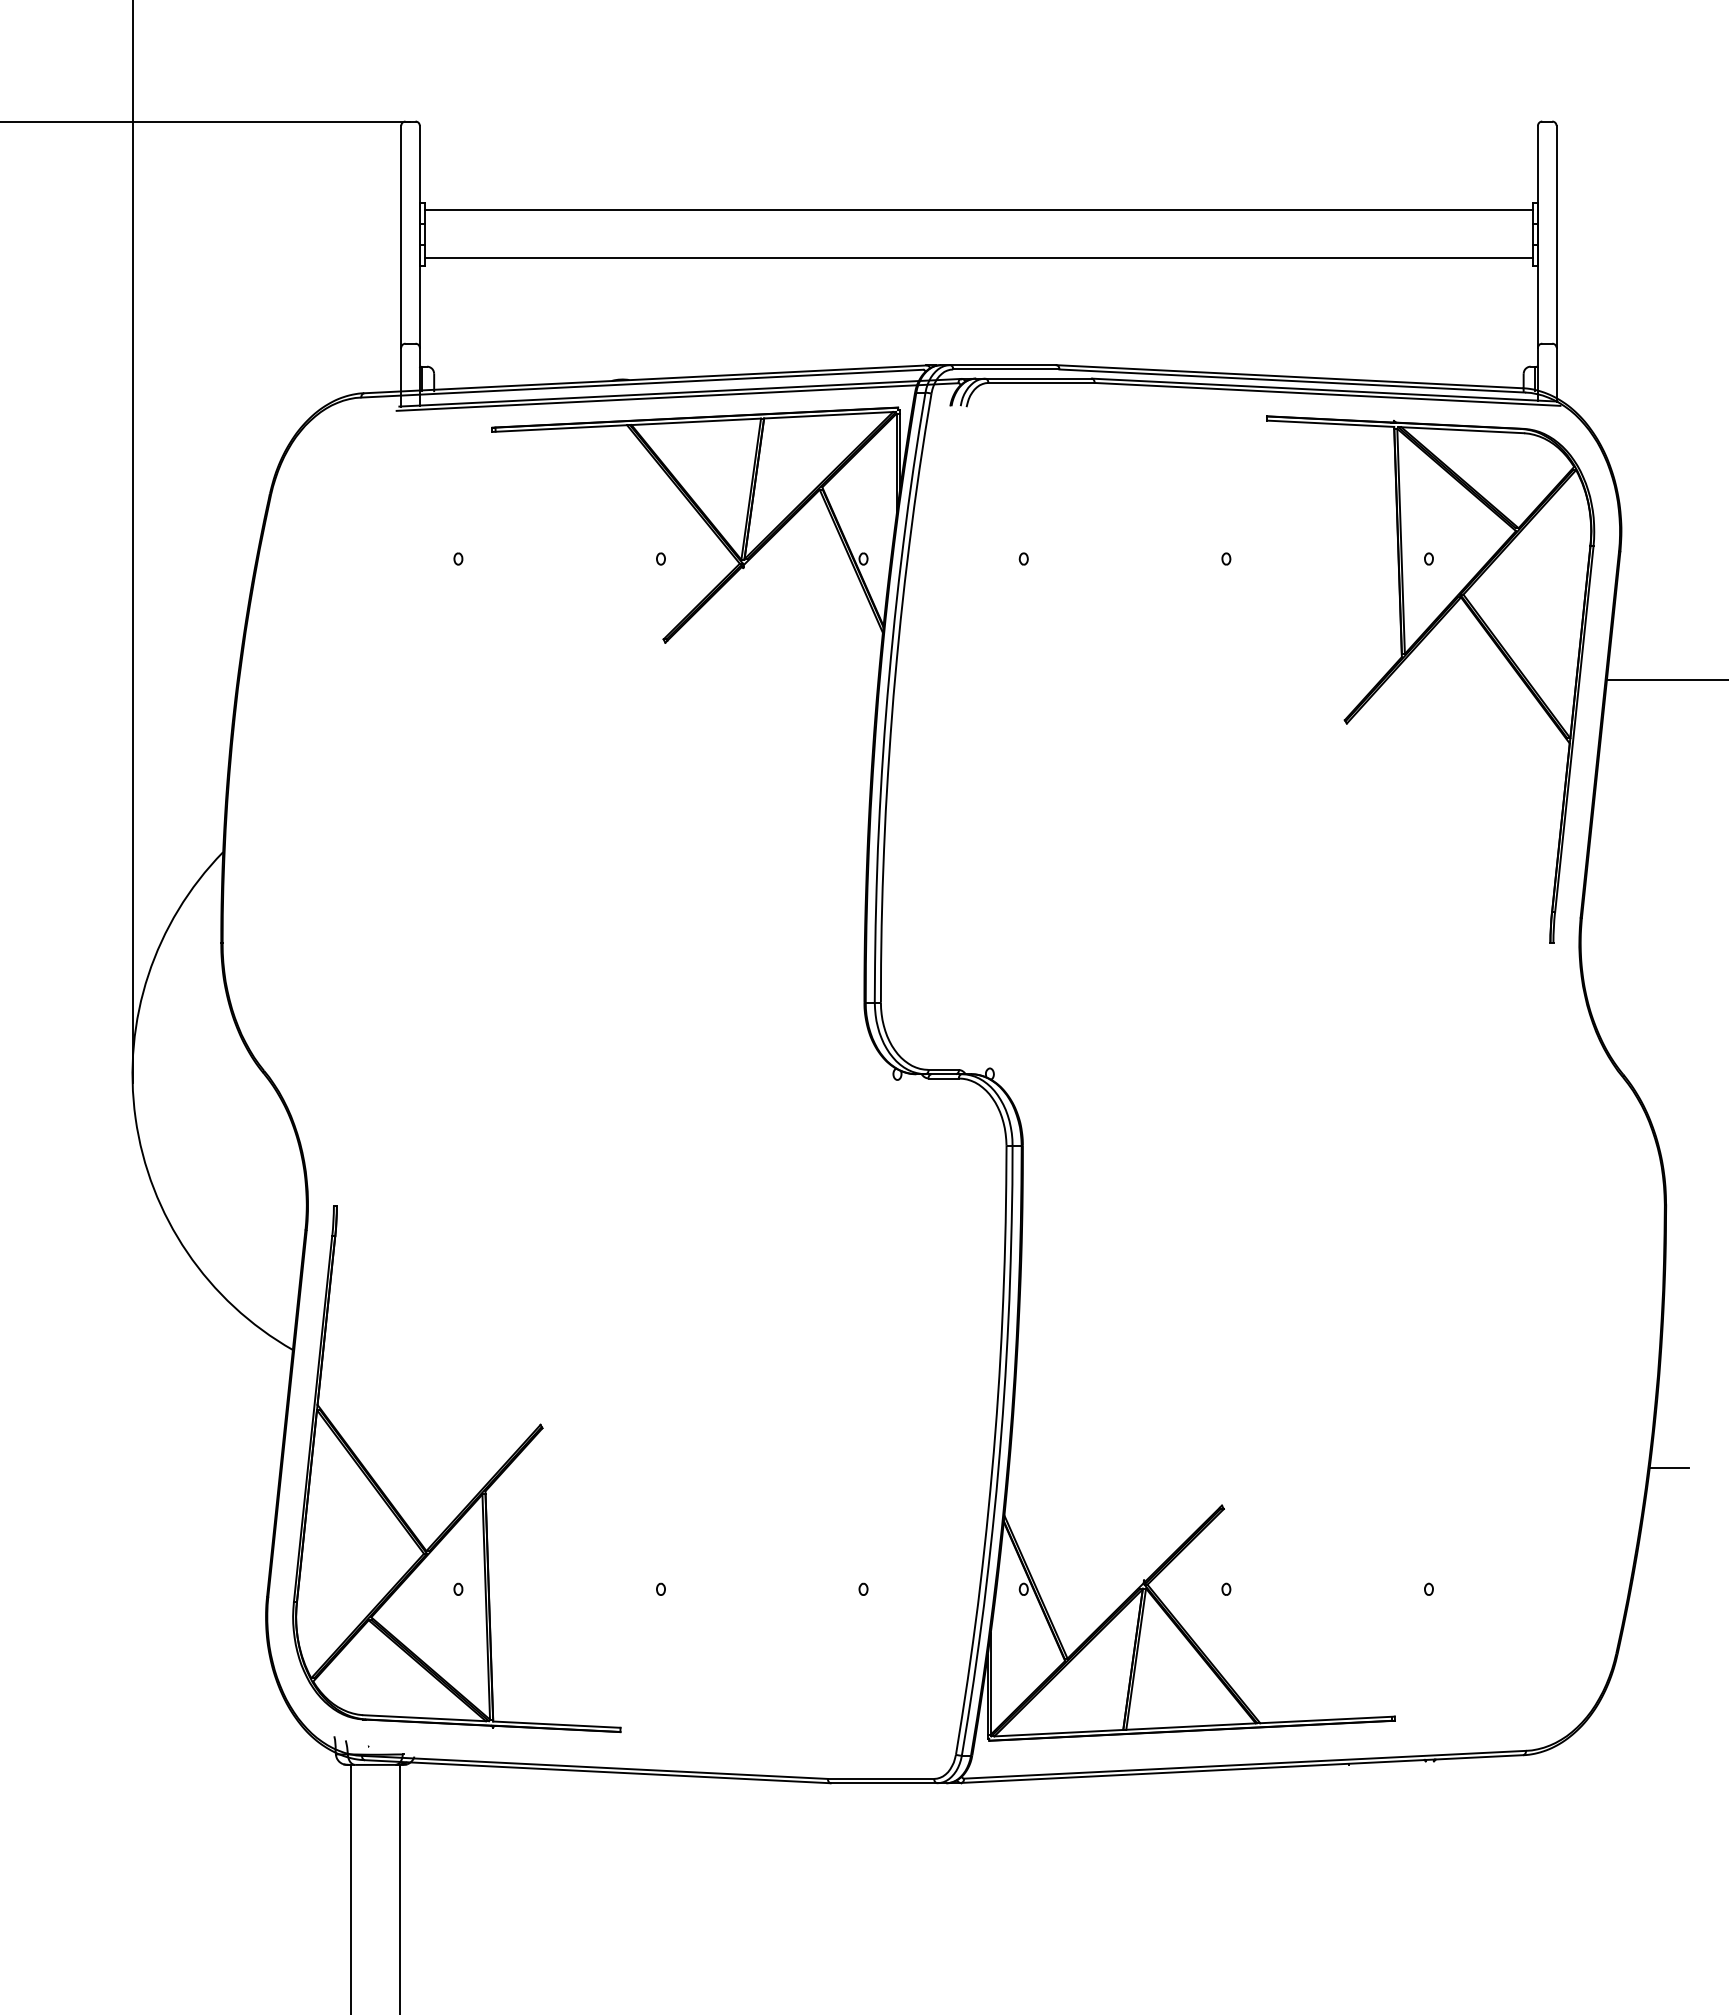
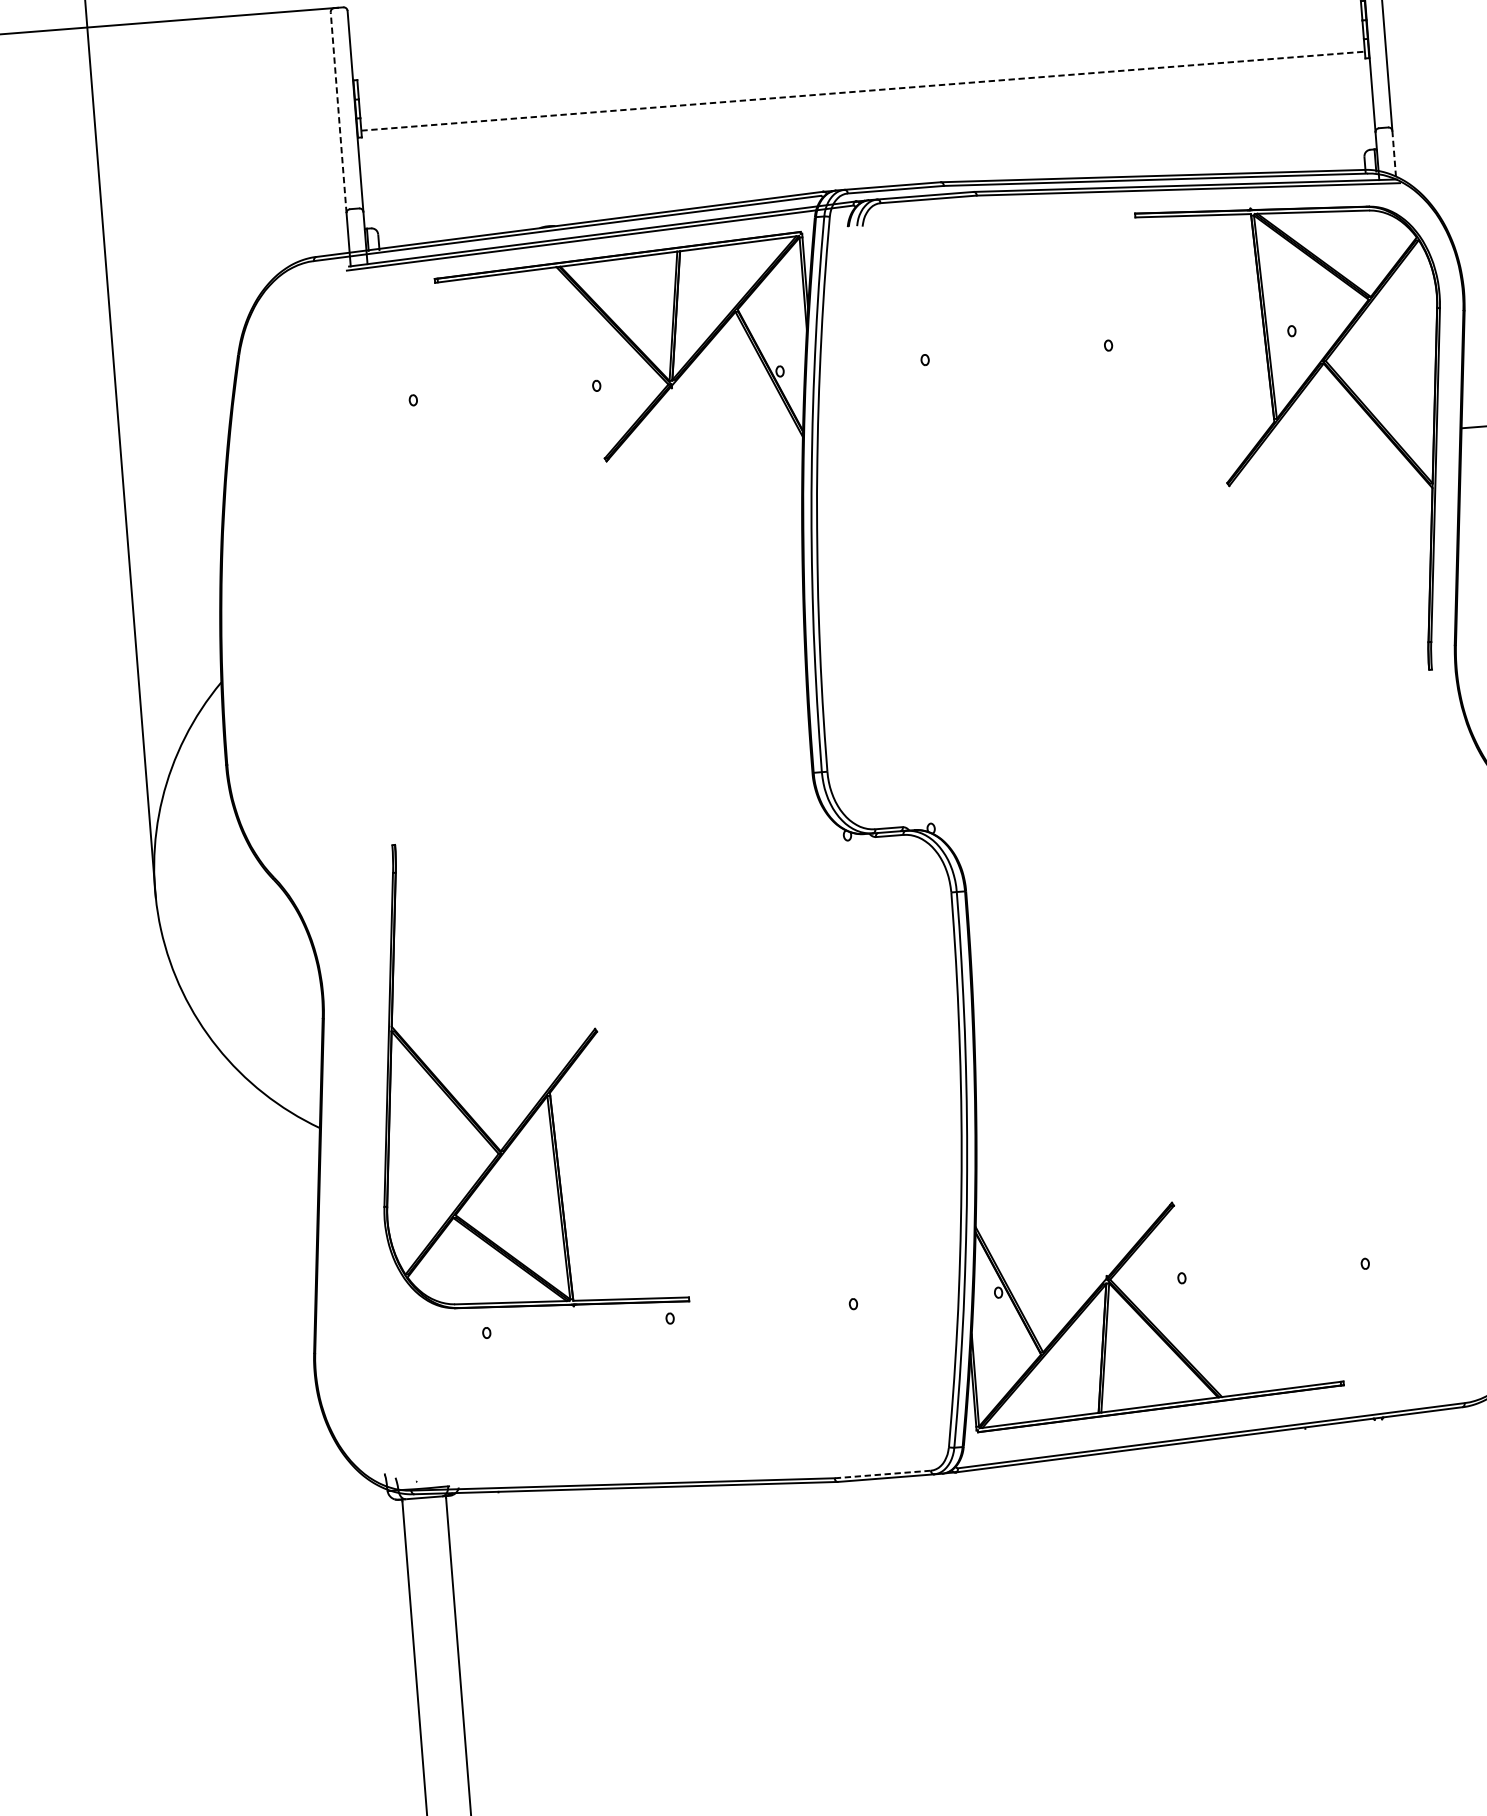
line: (978, 210) -> (859, 47), removed
line: (401, 236) -> (338, 112), solid -> dashed
line: (979, 258) -> (863, 91), solid -> dashed
line: (1556, 374) -> (1394, 155), solid -> dashed
part: (479, 1490) -> (544, 1092), moved
line: (881, 1778) -> (883, 1474), solid -> dashed

